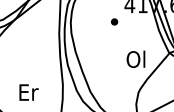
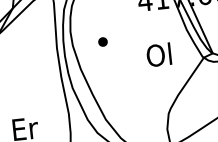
part: (114, 21) -> (102, 41), moved
text: (135, 58) -> (158, 53), moved

